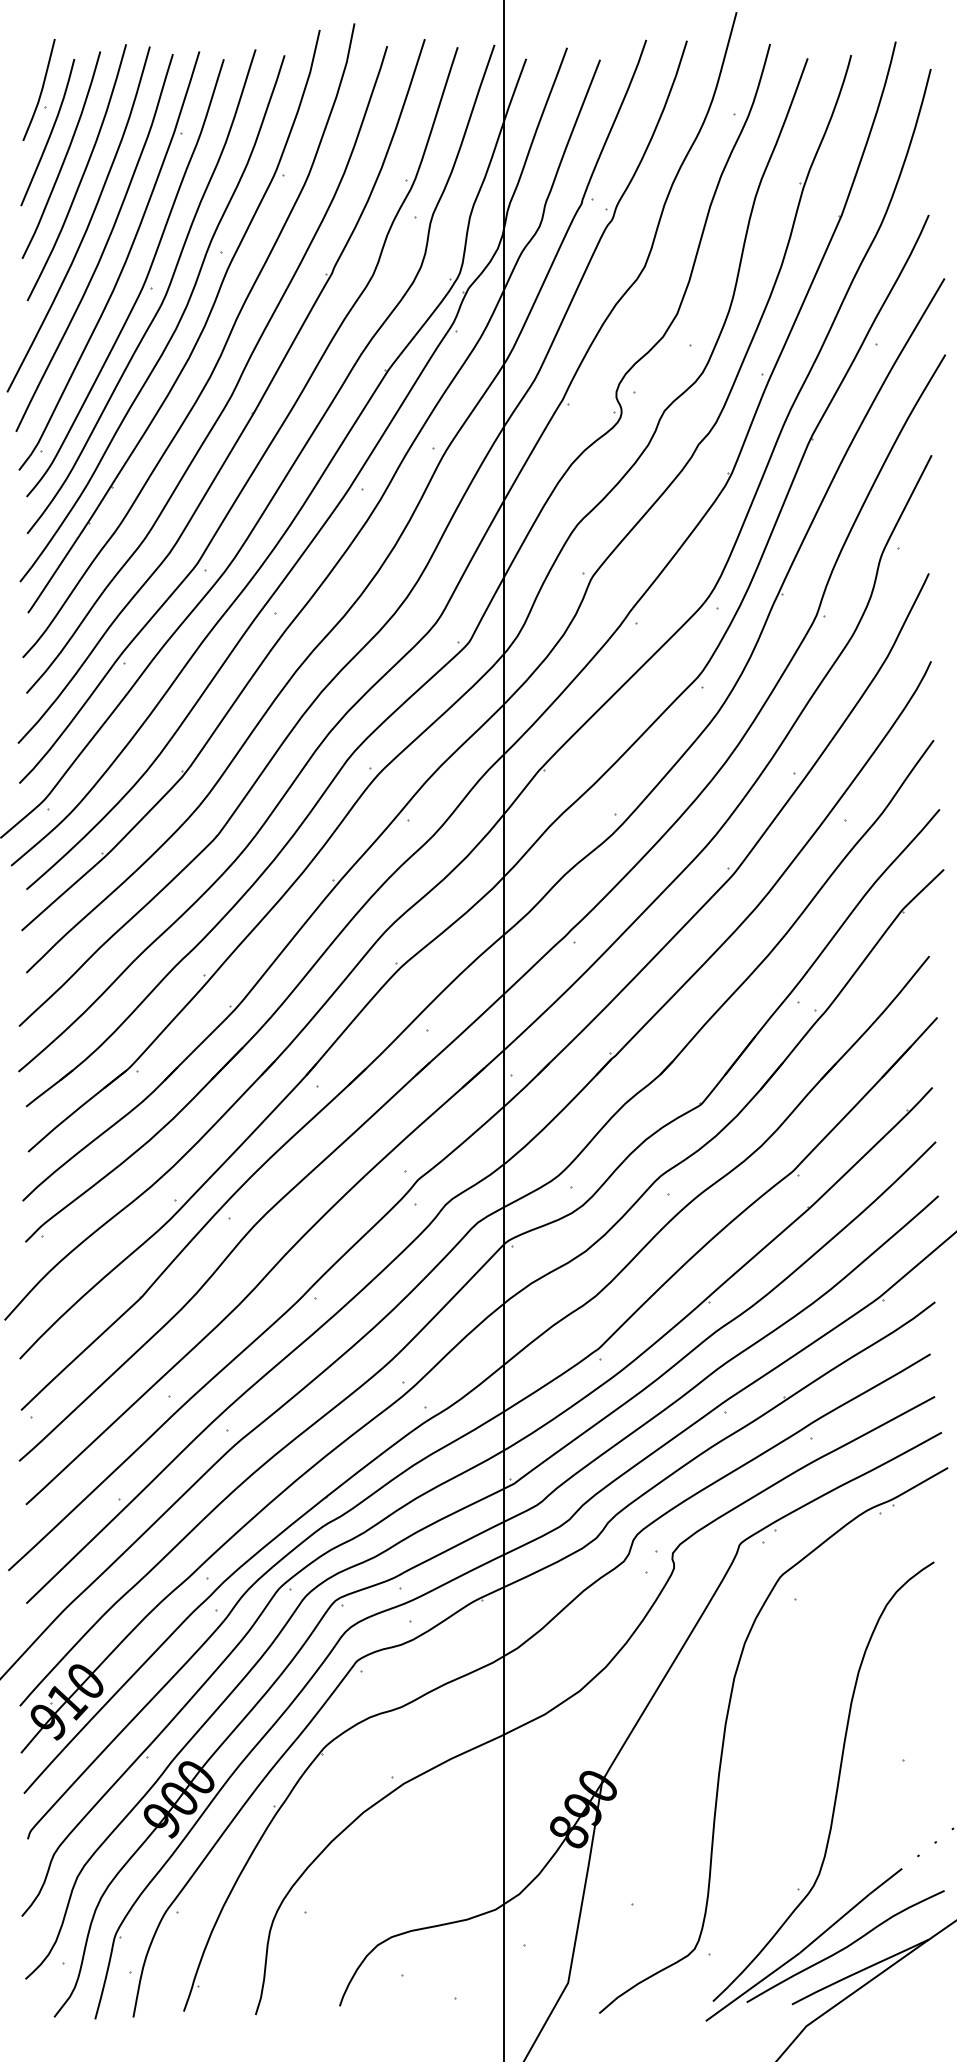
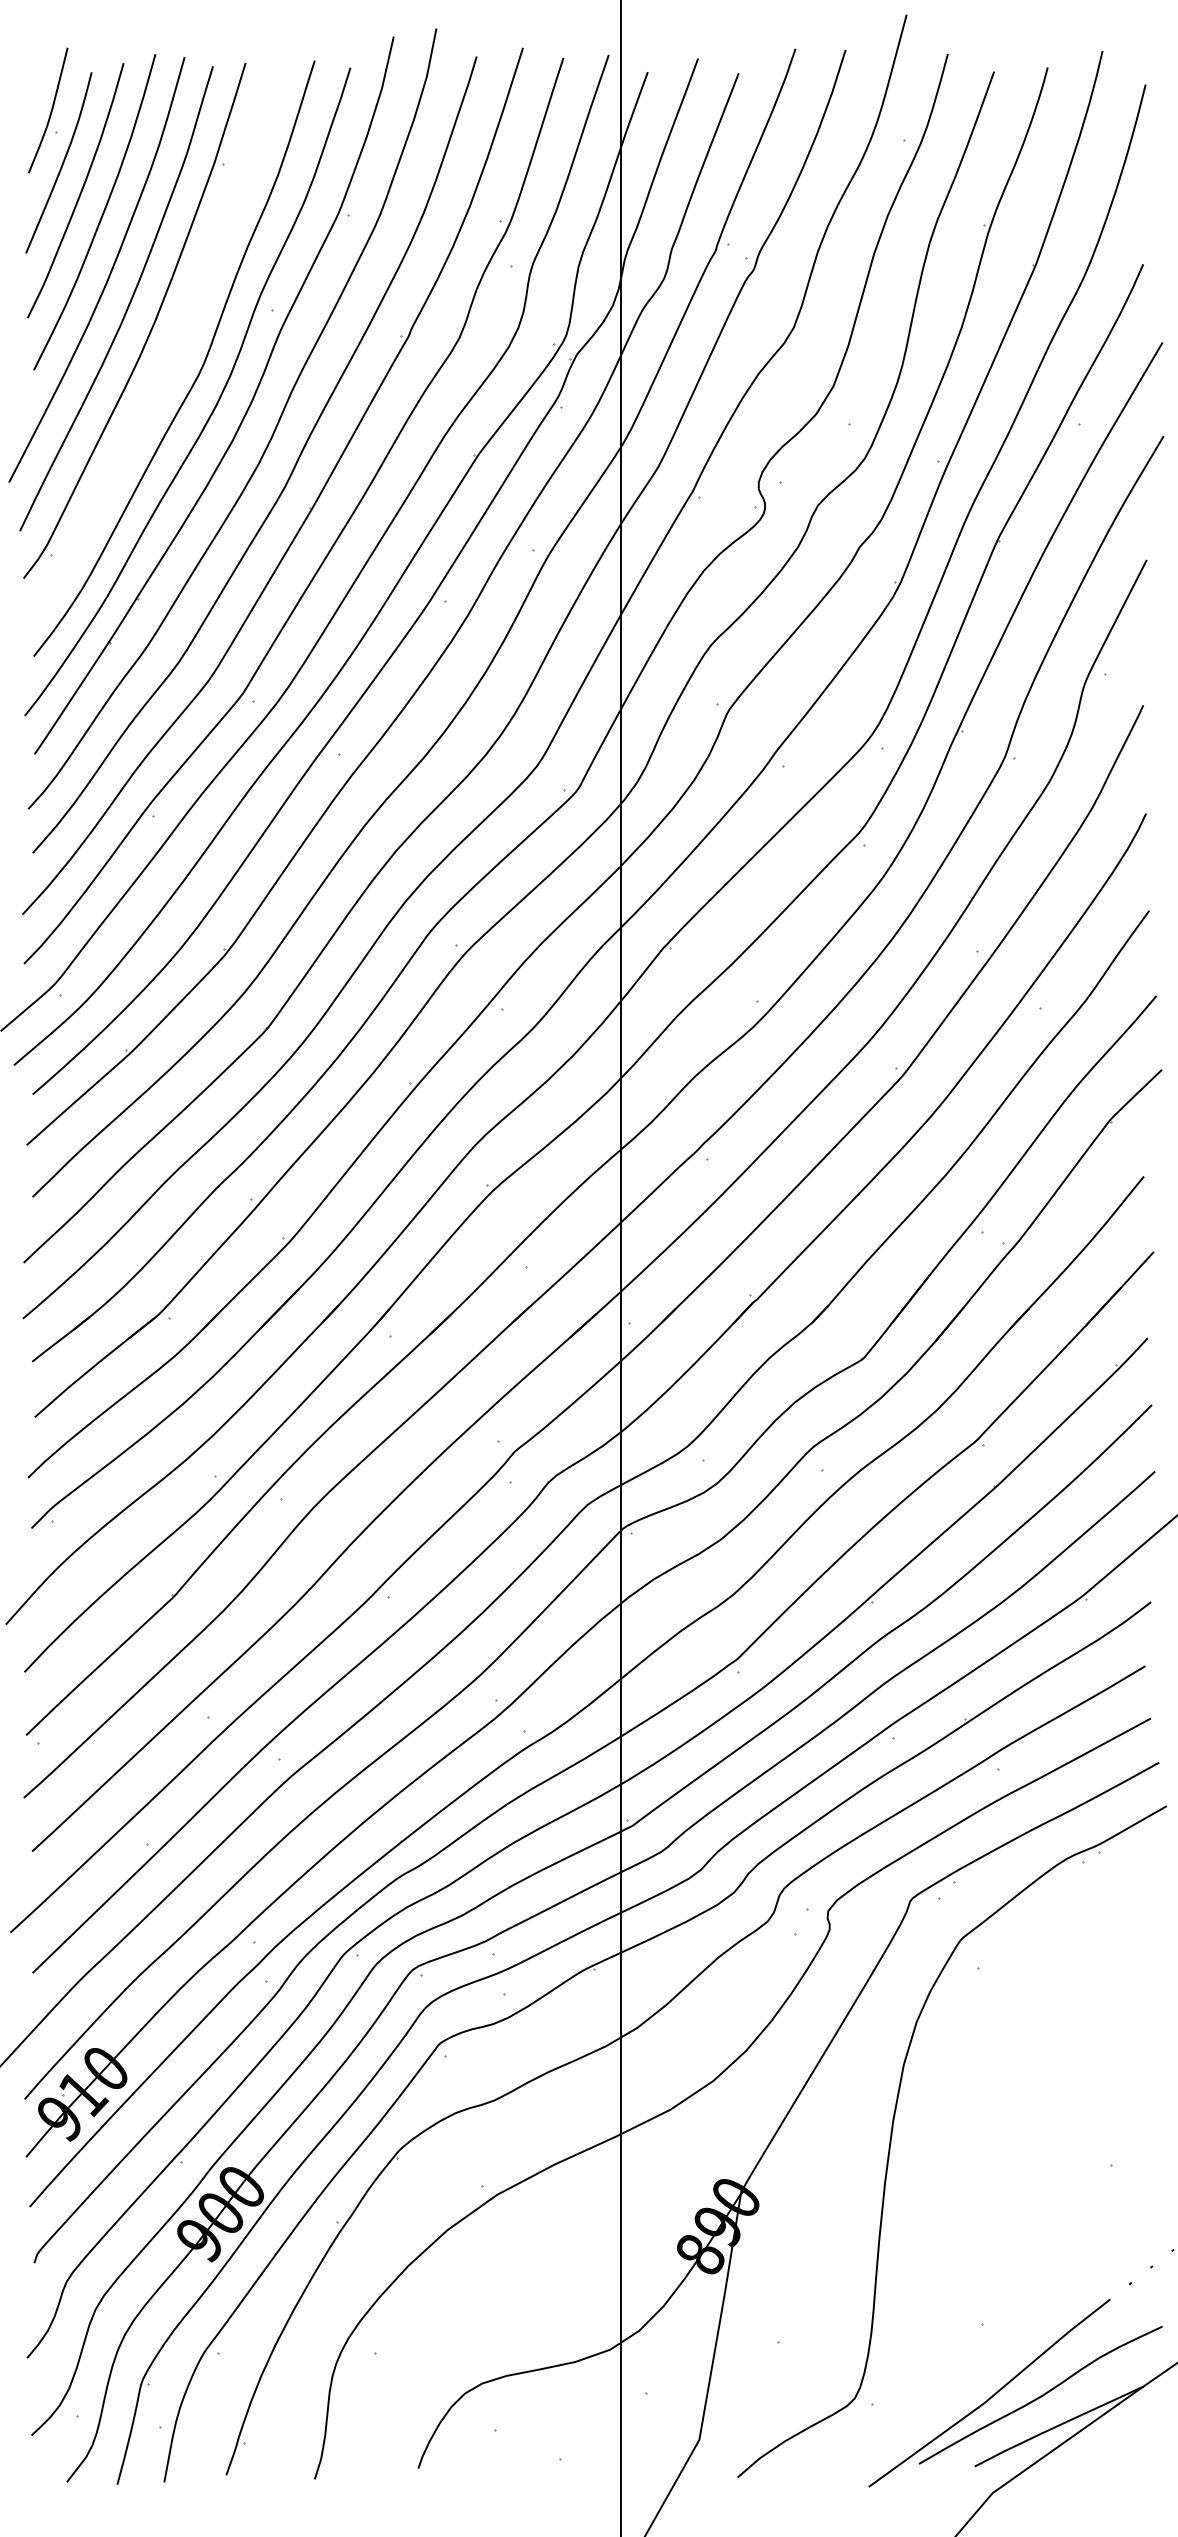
part: (141, 287) -> (174, 353), removed
curve: (836, 1786) -> (1029, 2198), removed

